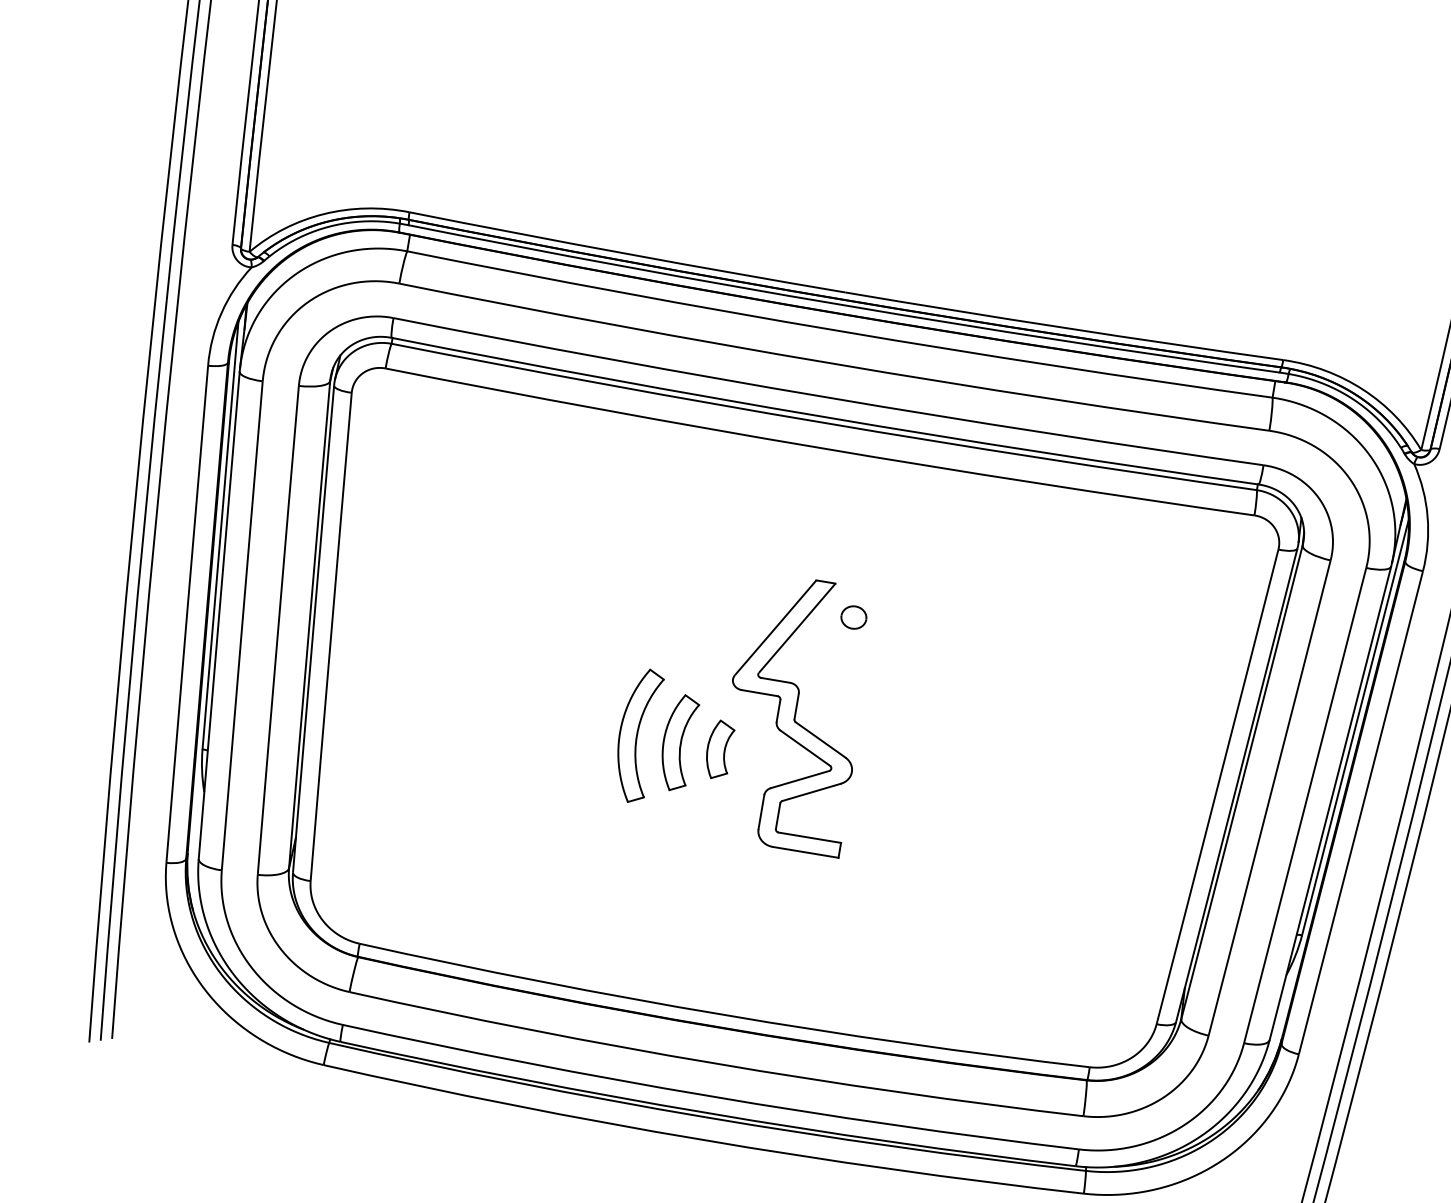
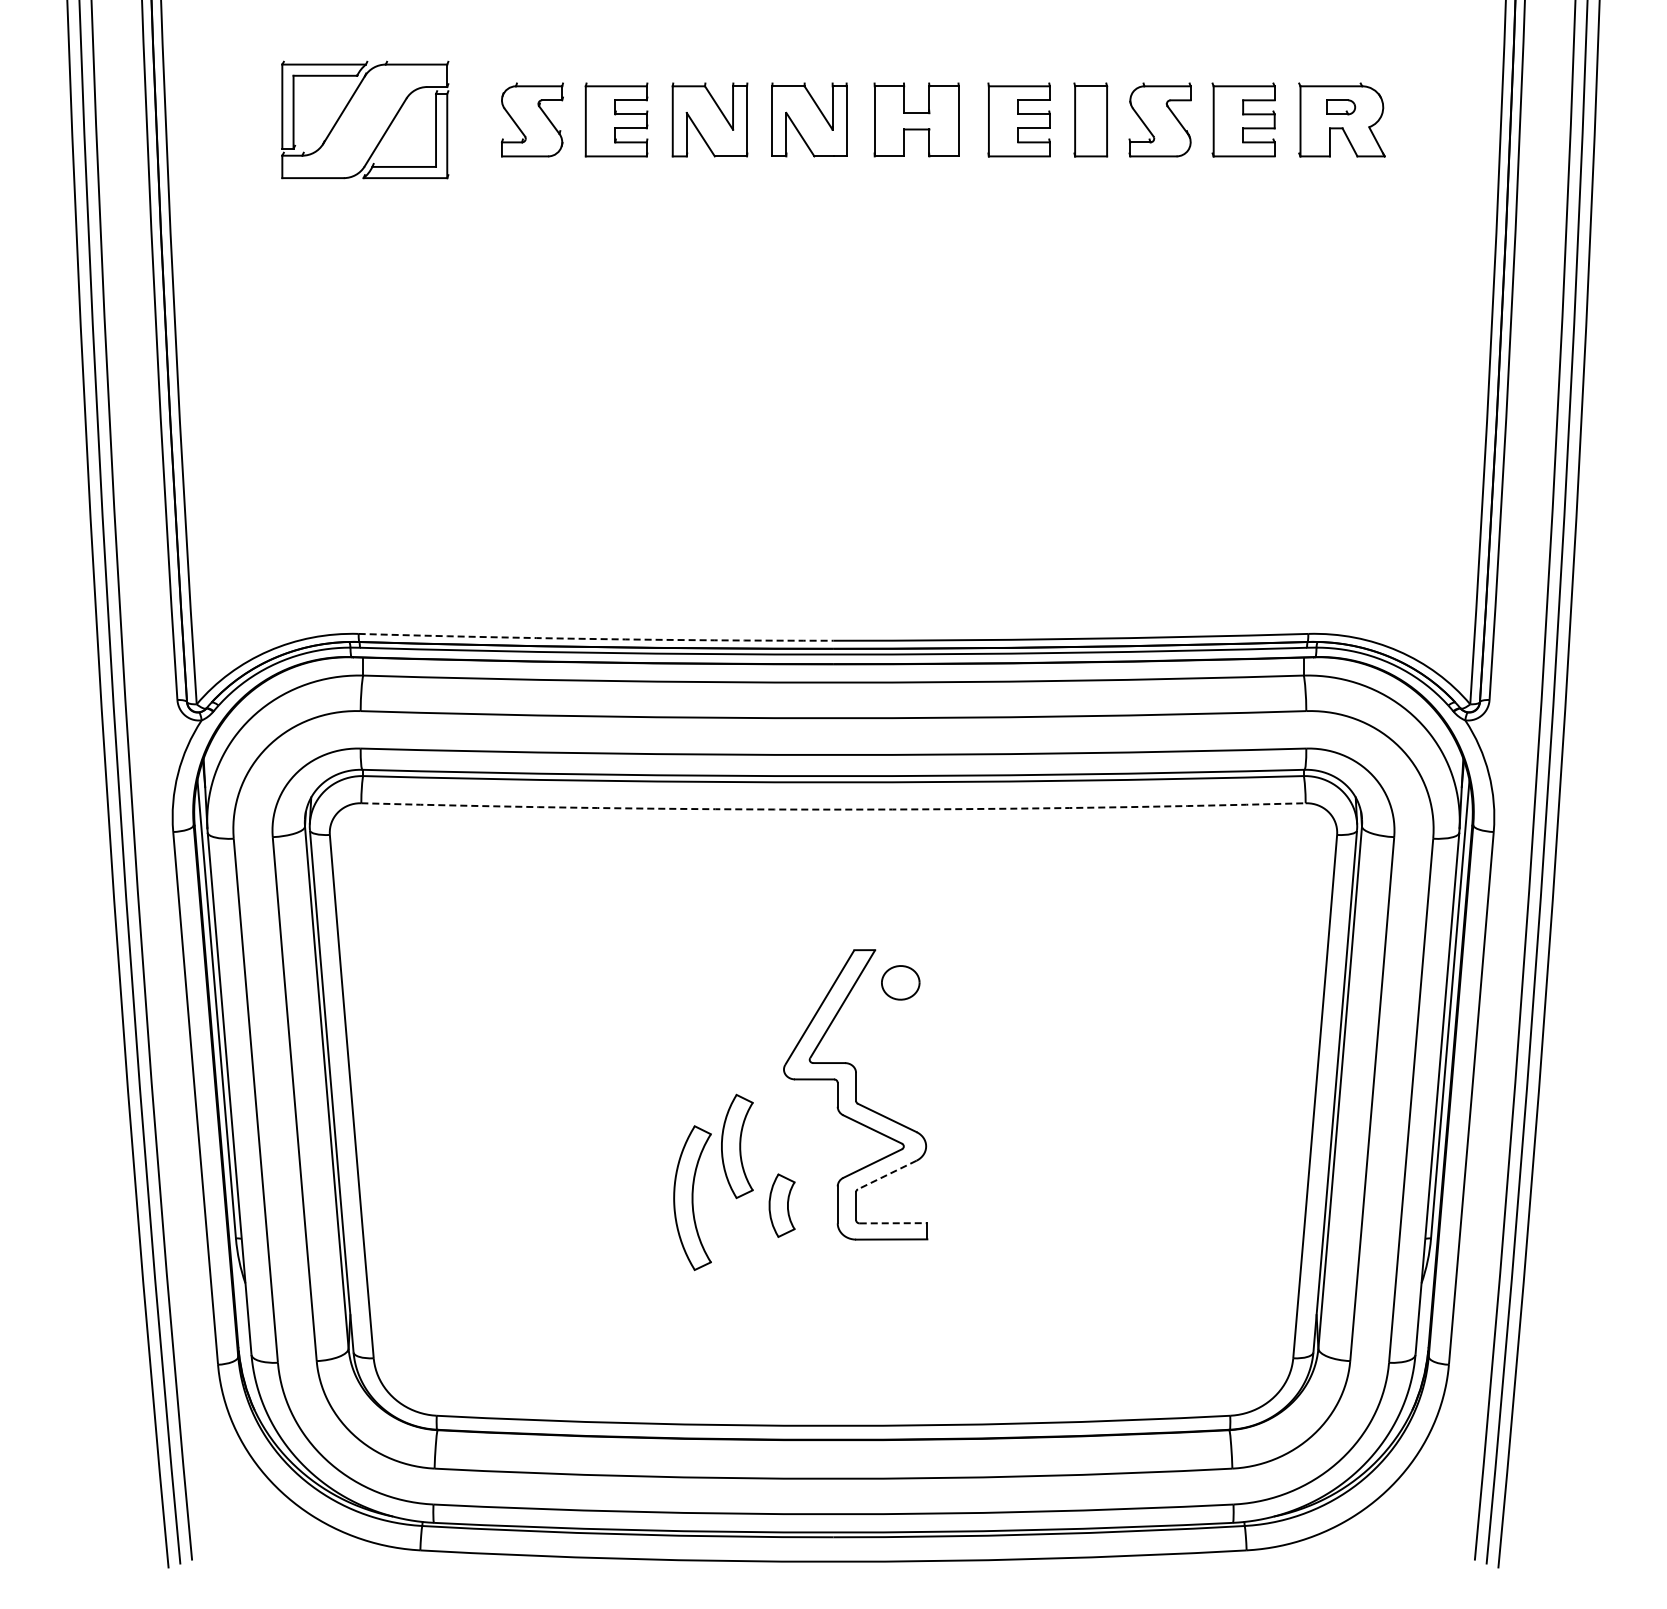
arc: (627, 254) -> (596, 639), solid -> dashed
arc: (819, 447) -> (833, 809), solid -> dashed
part: (853, 617) -> (900, 982), size x1.4
part: (637, 734) -> (692, 1197), moved
part: (718, 749) -> (781, 1205), moved
line: (811, 792) -> (887, 1175), solid -> dashed
line: (809, 837) -> (893, 1223), solid -> dashed

